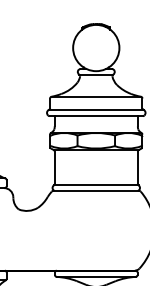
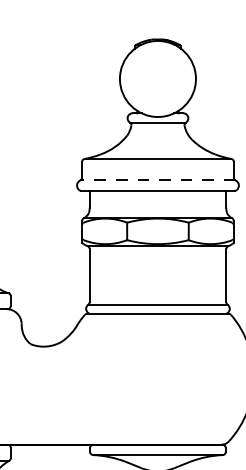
line: (95, 109) -> (156, 179), solid -> dashed

